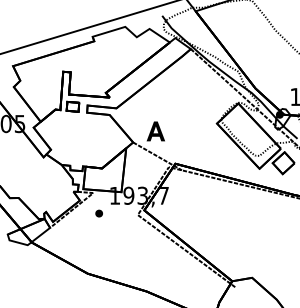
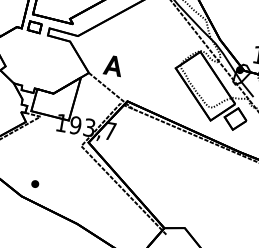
part: (98, 213) -> (34, 183), moved

